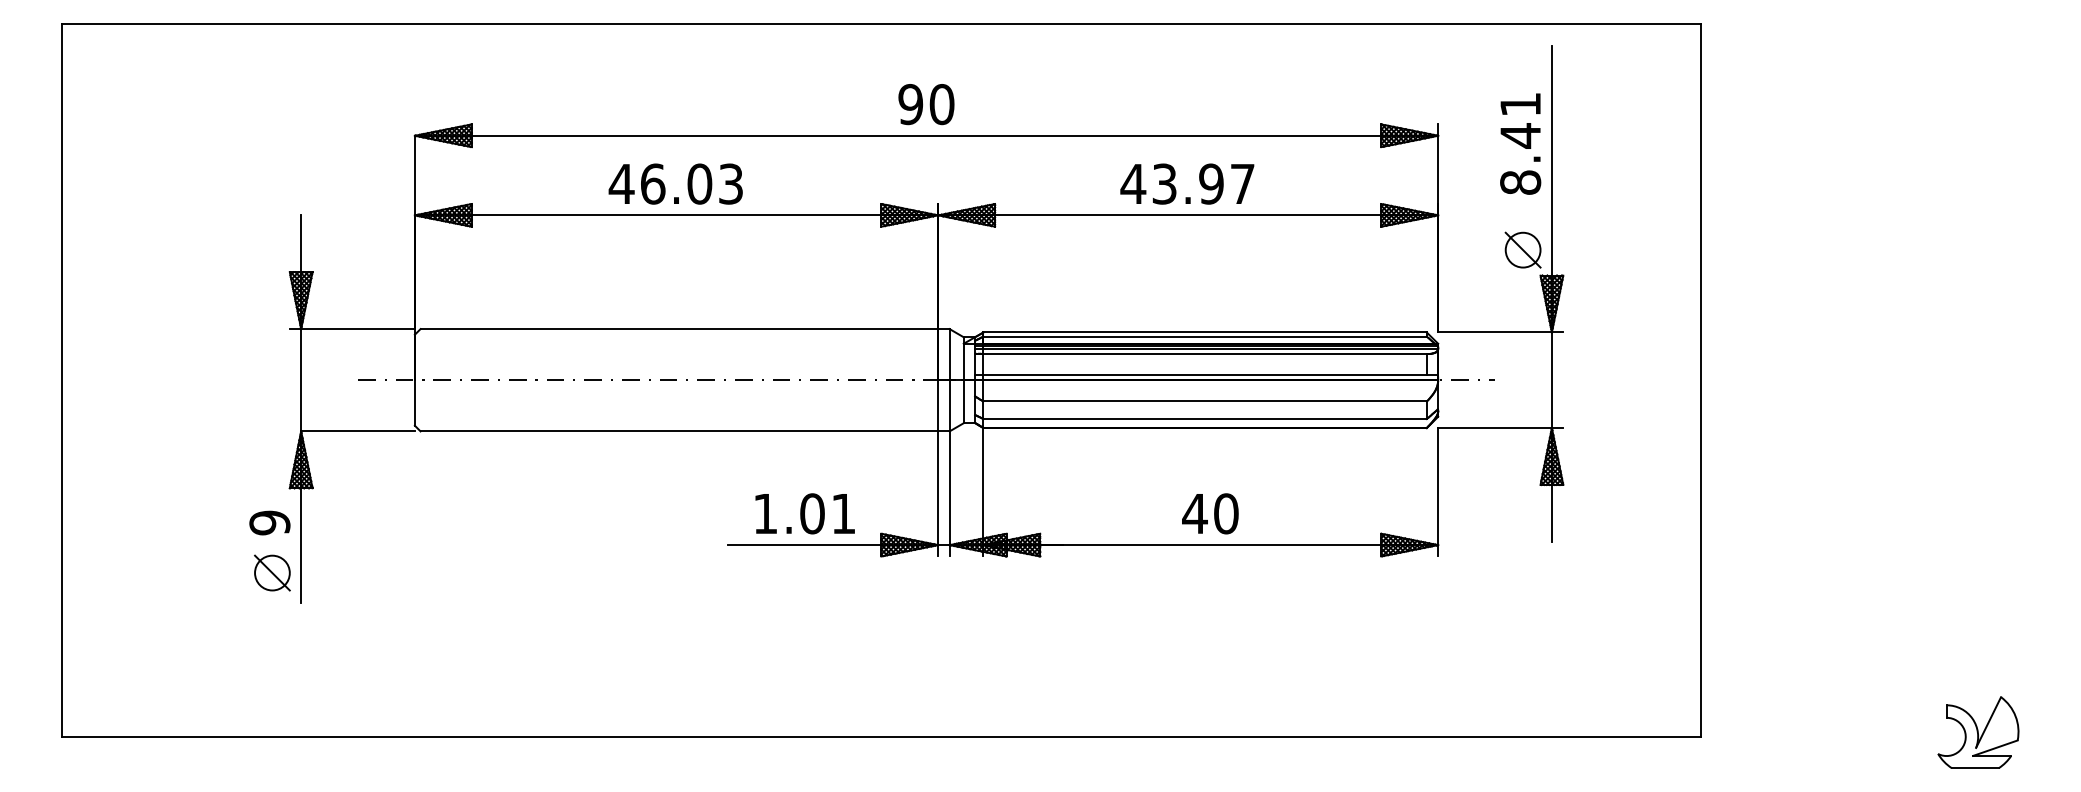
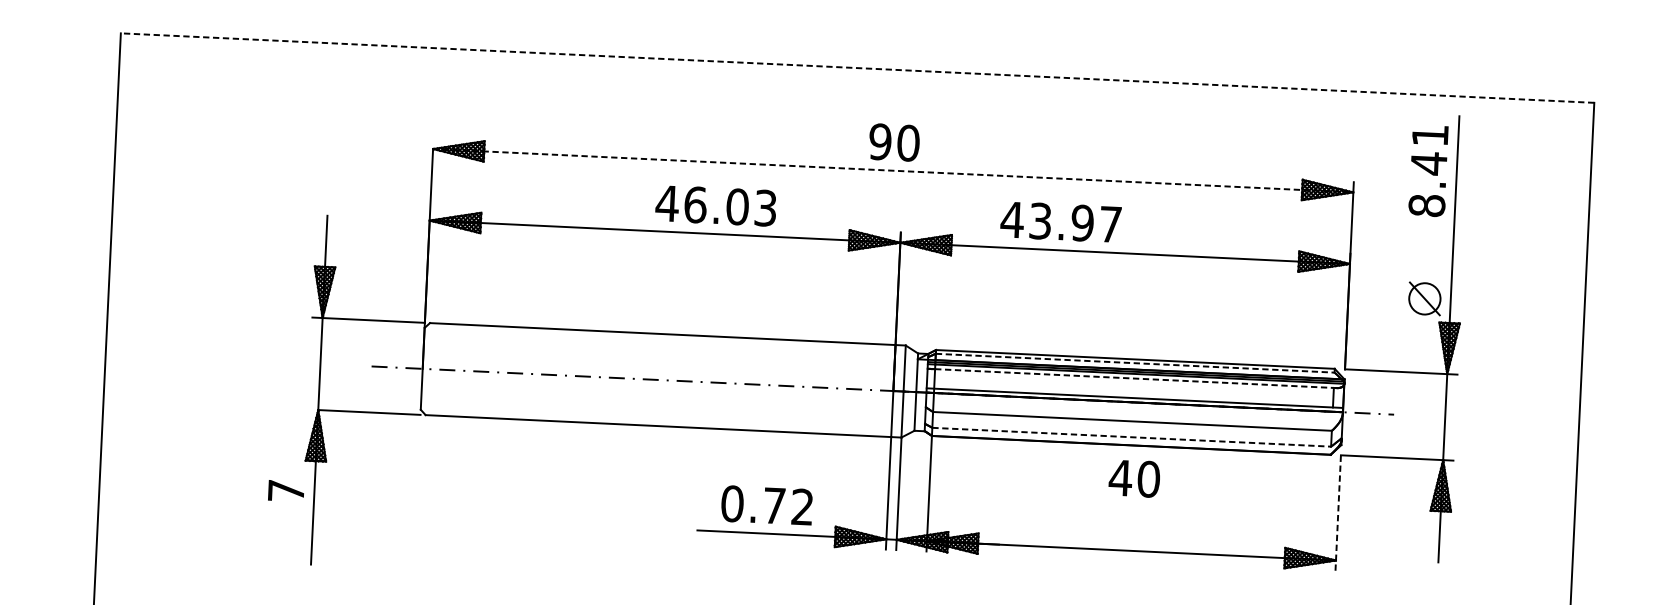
line: (881, 23) -> (857, 67), solid -> dashed
line: (926, 135) -> (893, 170), solid -> dashed
text: (1520, 143) -> (1428, 170), moved
text: (675, 183) -> (715, 205), moved
text: (1187, 183) -> (1061, 221), moved
line: (1205, 336) -> (1135, 363), solid -> dashed
line: (1205, 353) -> (1134, 378), solid -> dashed
line: (1205, 419) -> (1132, 437), solid -> dashed
line: (1438, 491) -> (1338, 512), solid -> dashed
text: (803, 513) -> (766, 505), 1.01 -> 0.72
text: (1210, 513) -> (1134, 478), moved
text: (269, 522) -> (285, 490), 9 -> 7
part: (272, 572) -> (286, 535), removed

